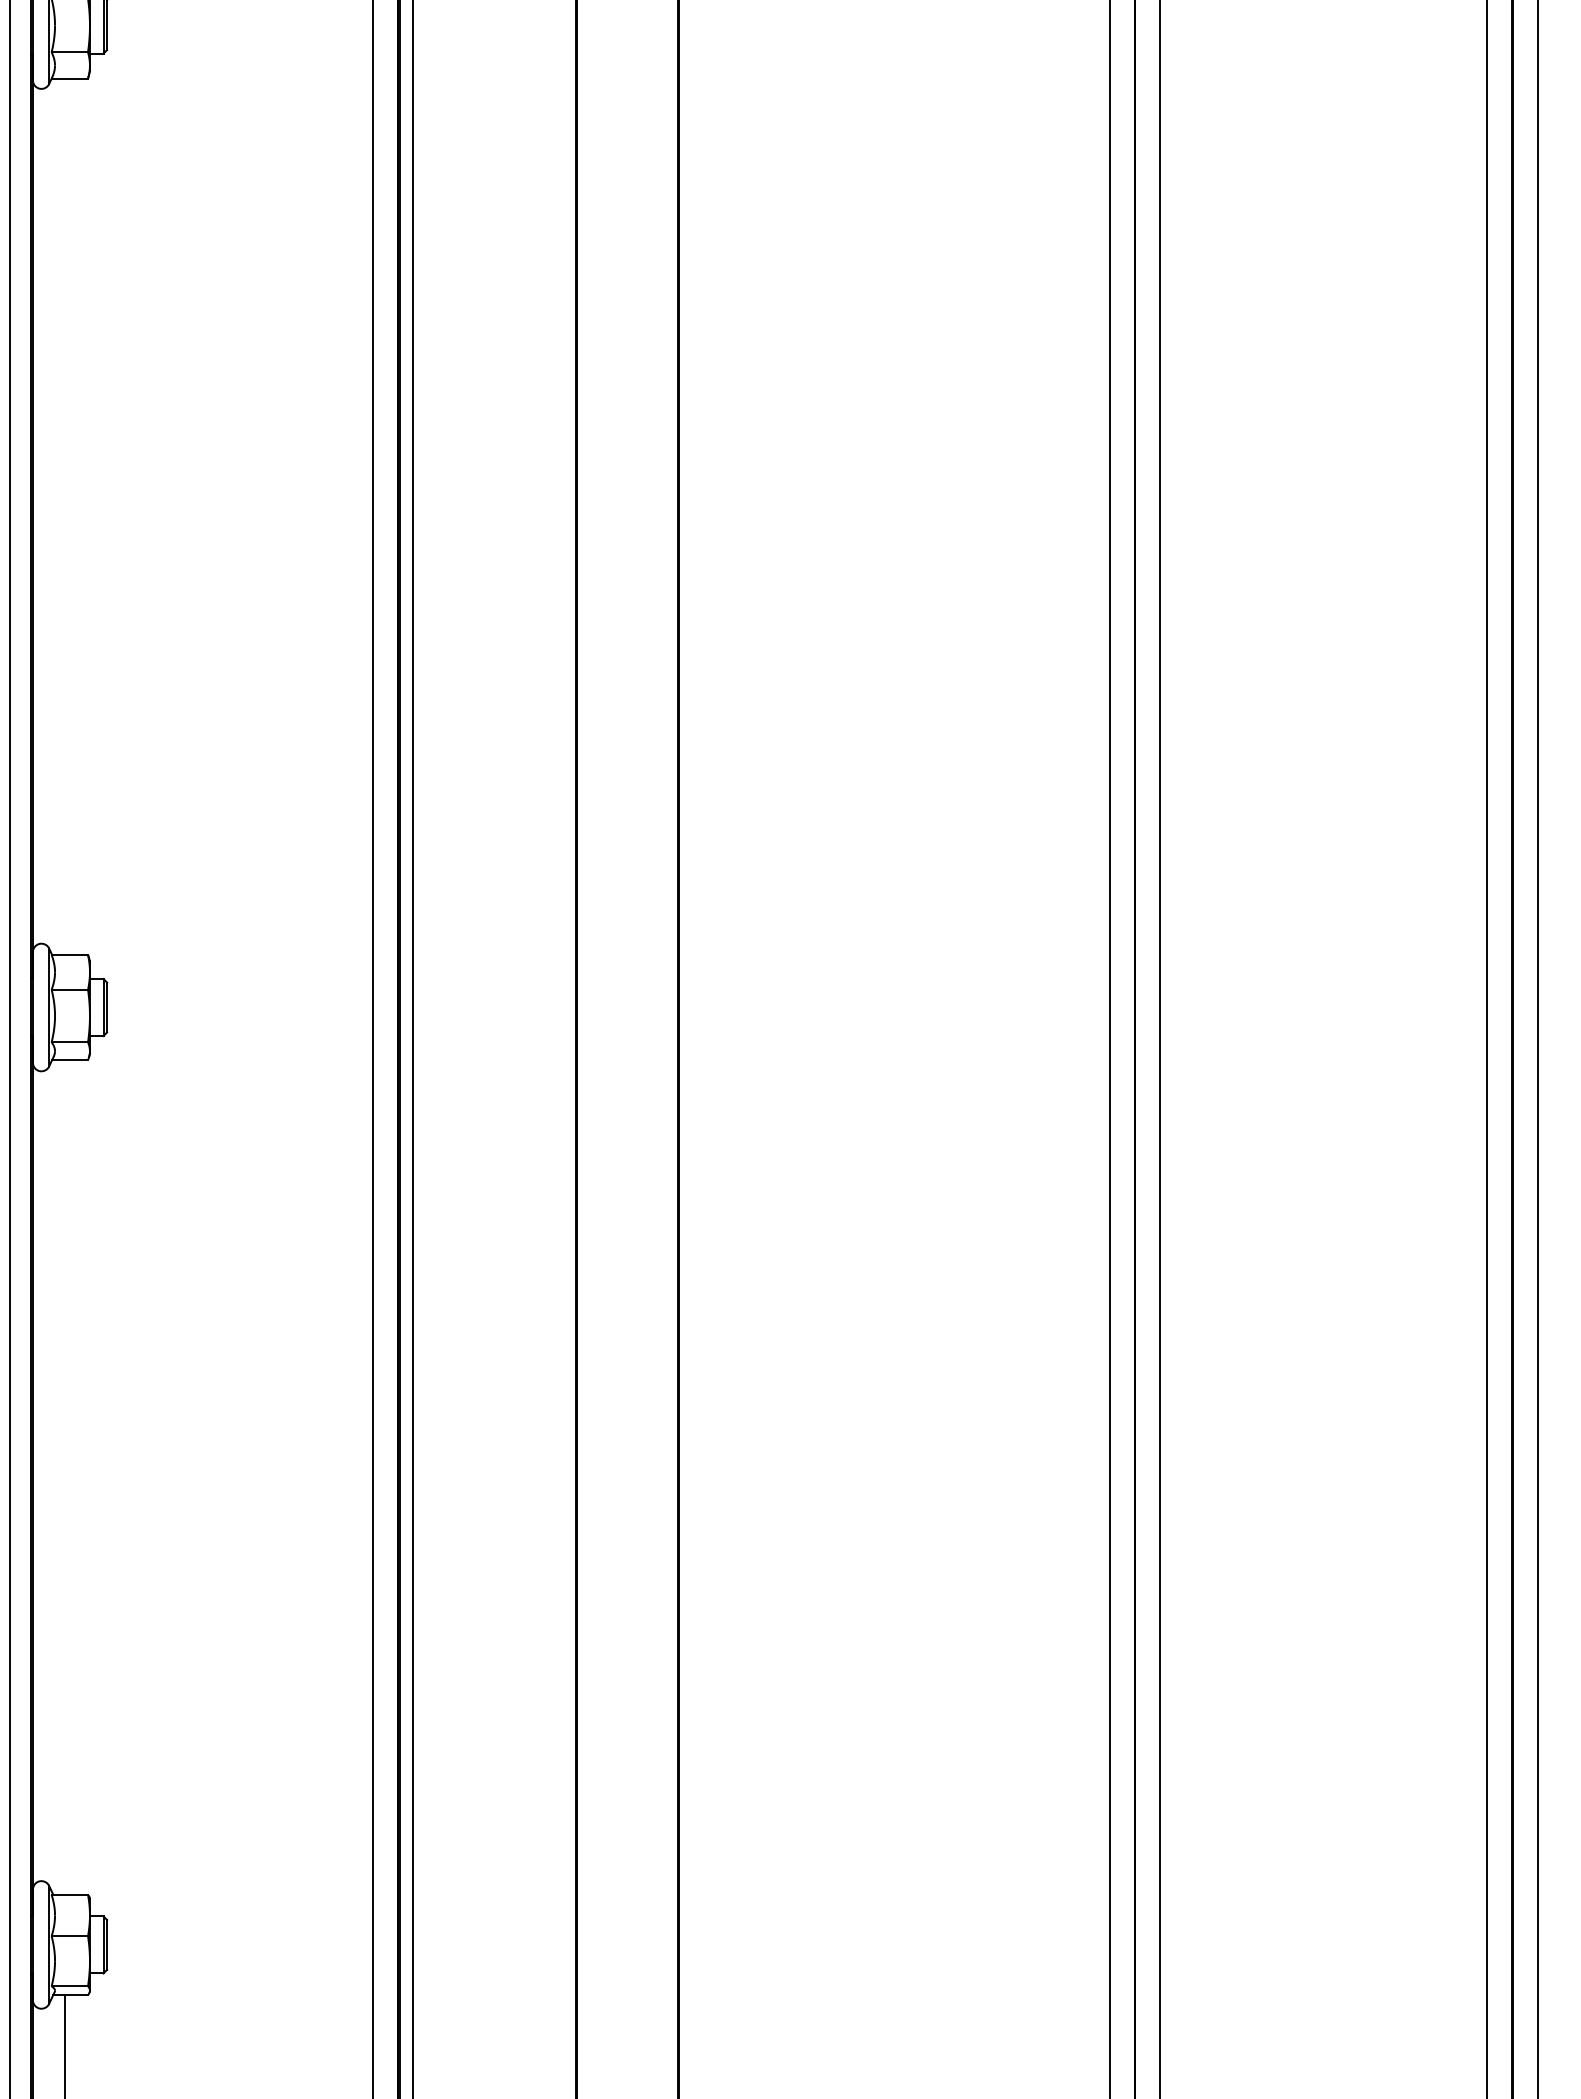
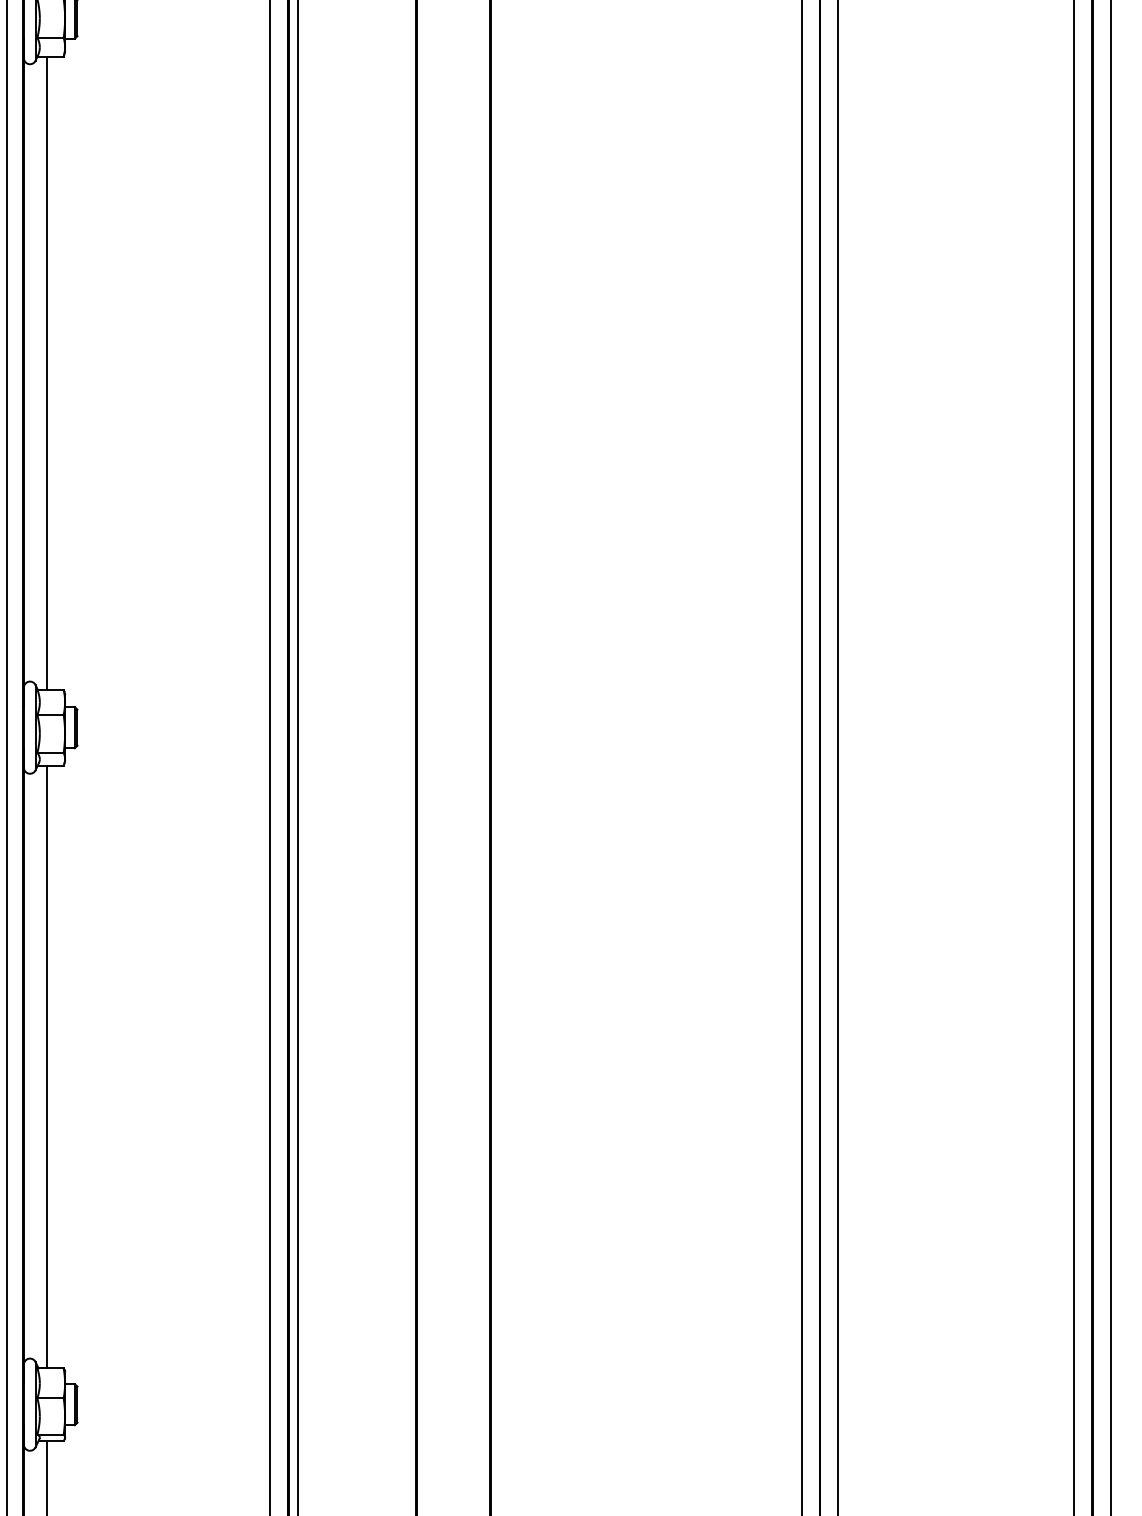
line: (64, 516) -> (46, 373), added
line: (64, 1477) -> (46, 1067), added

